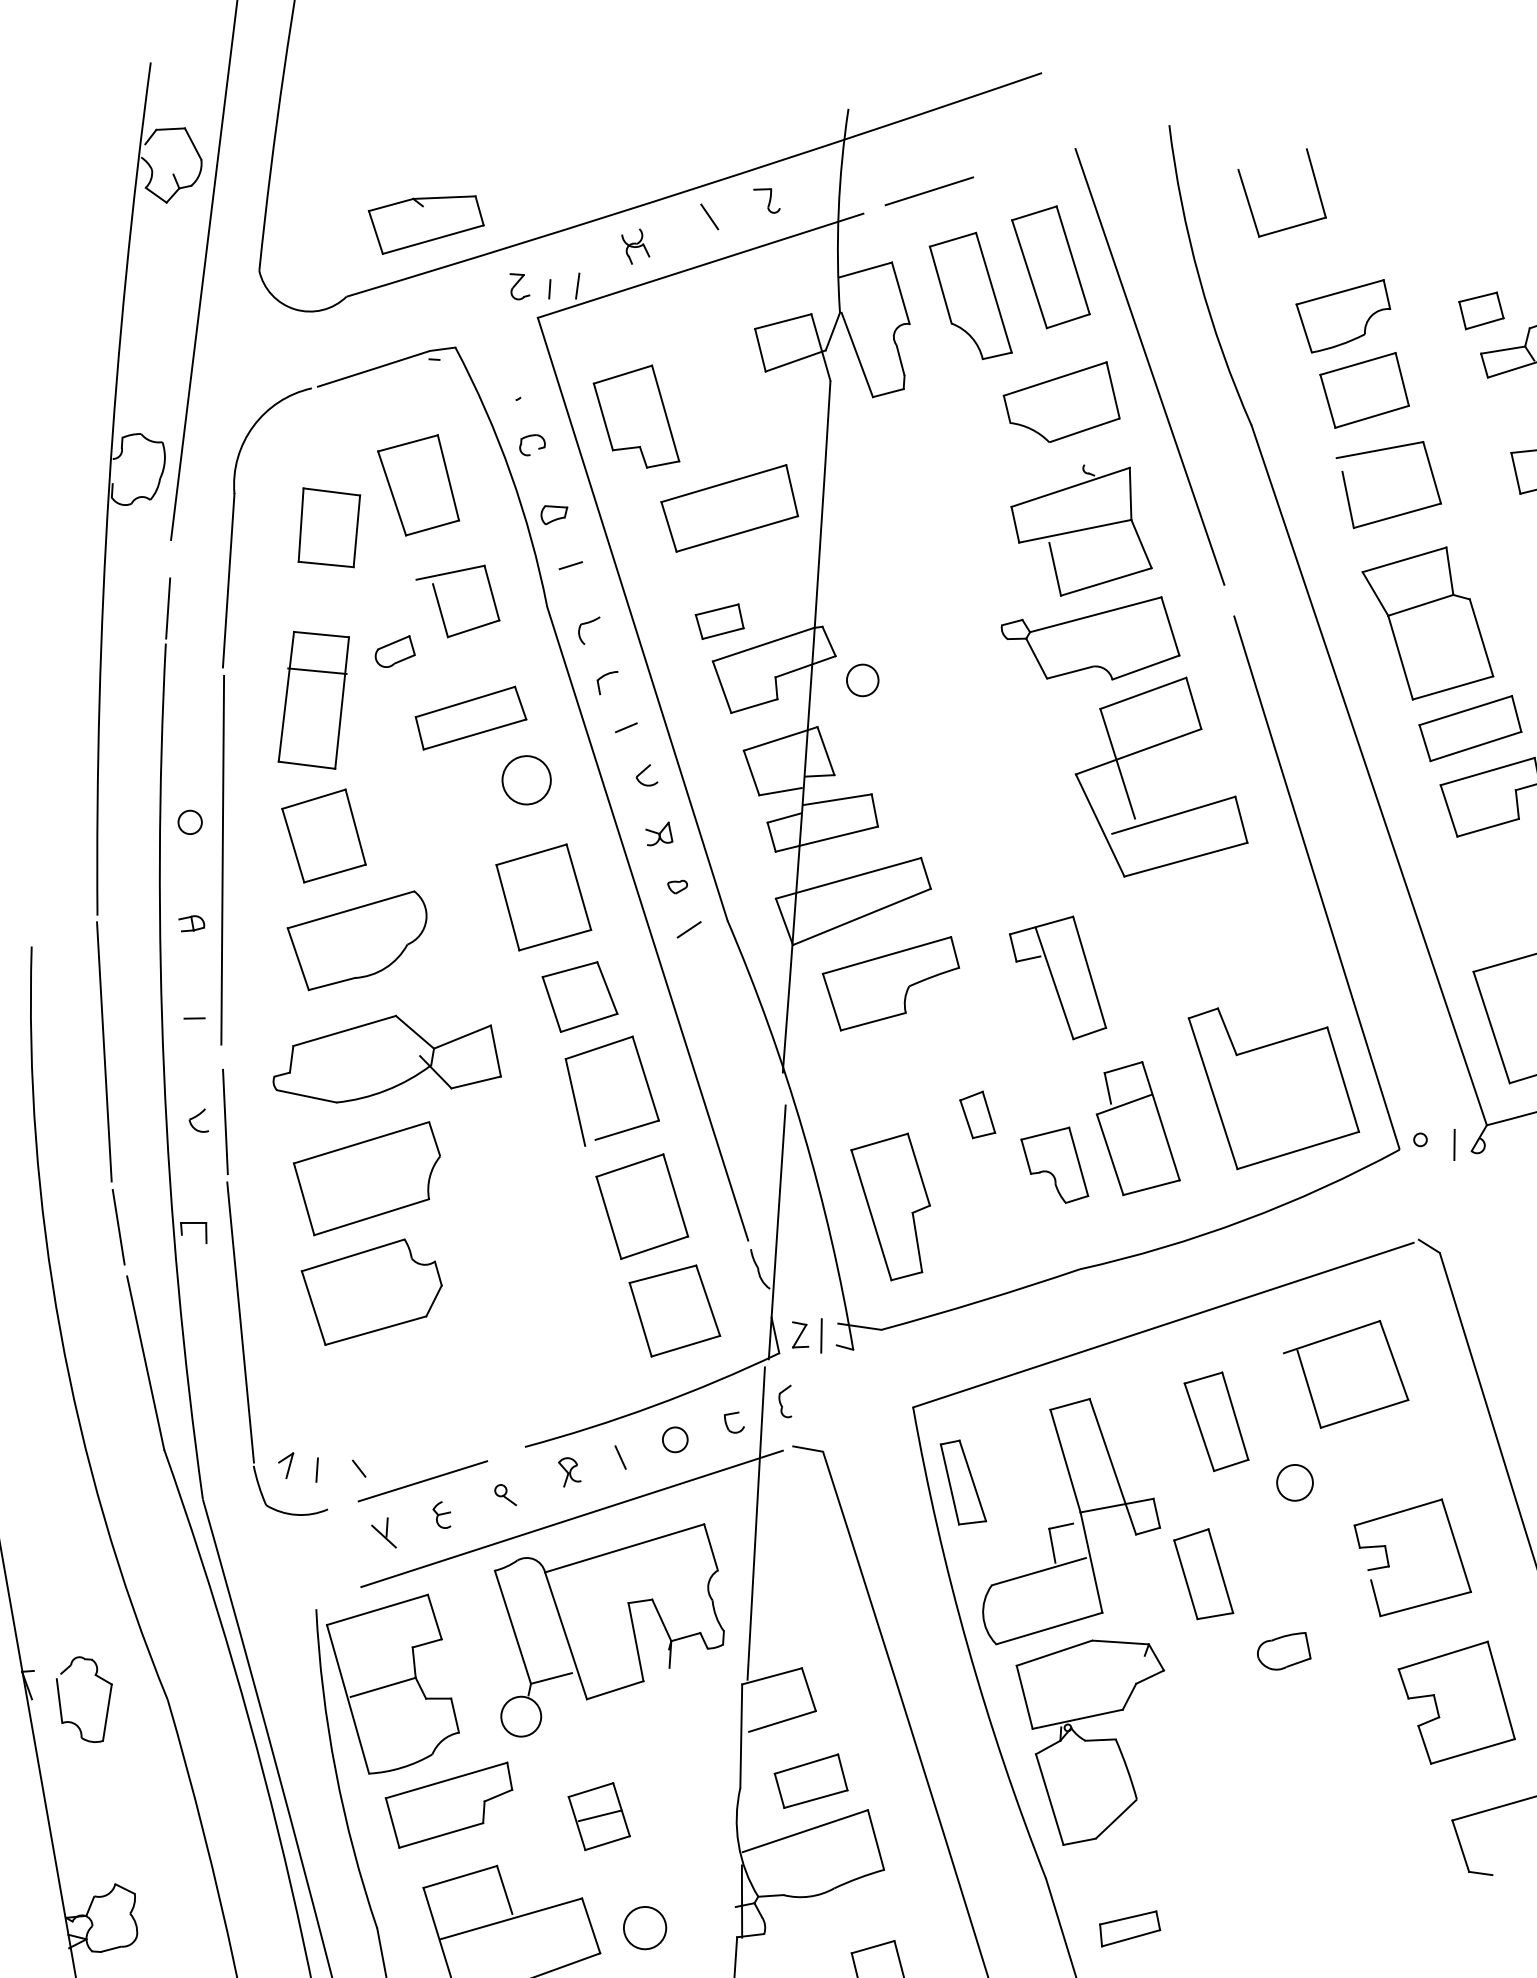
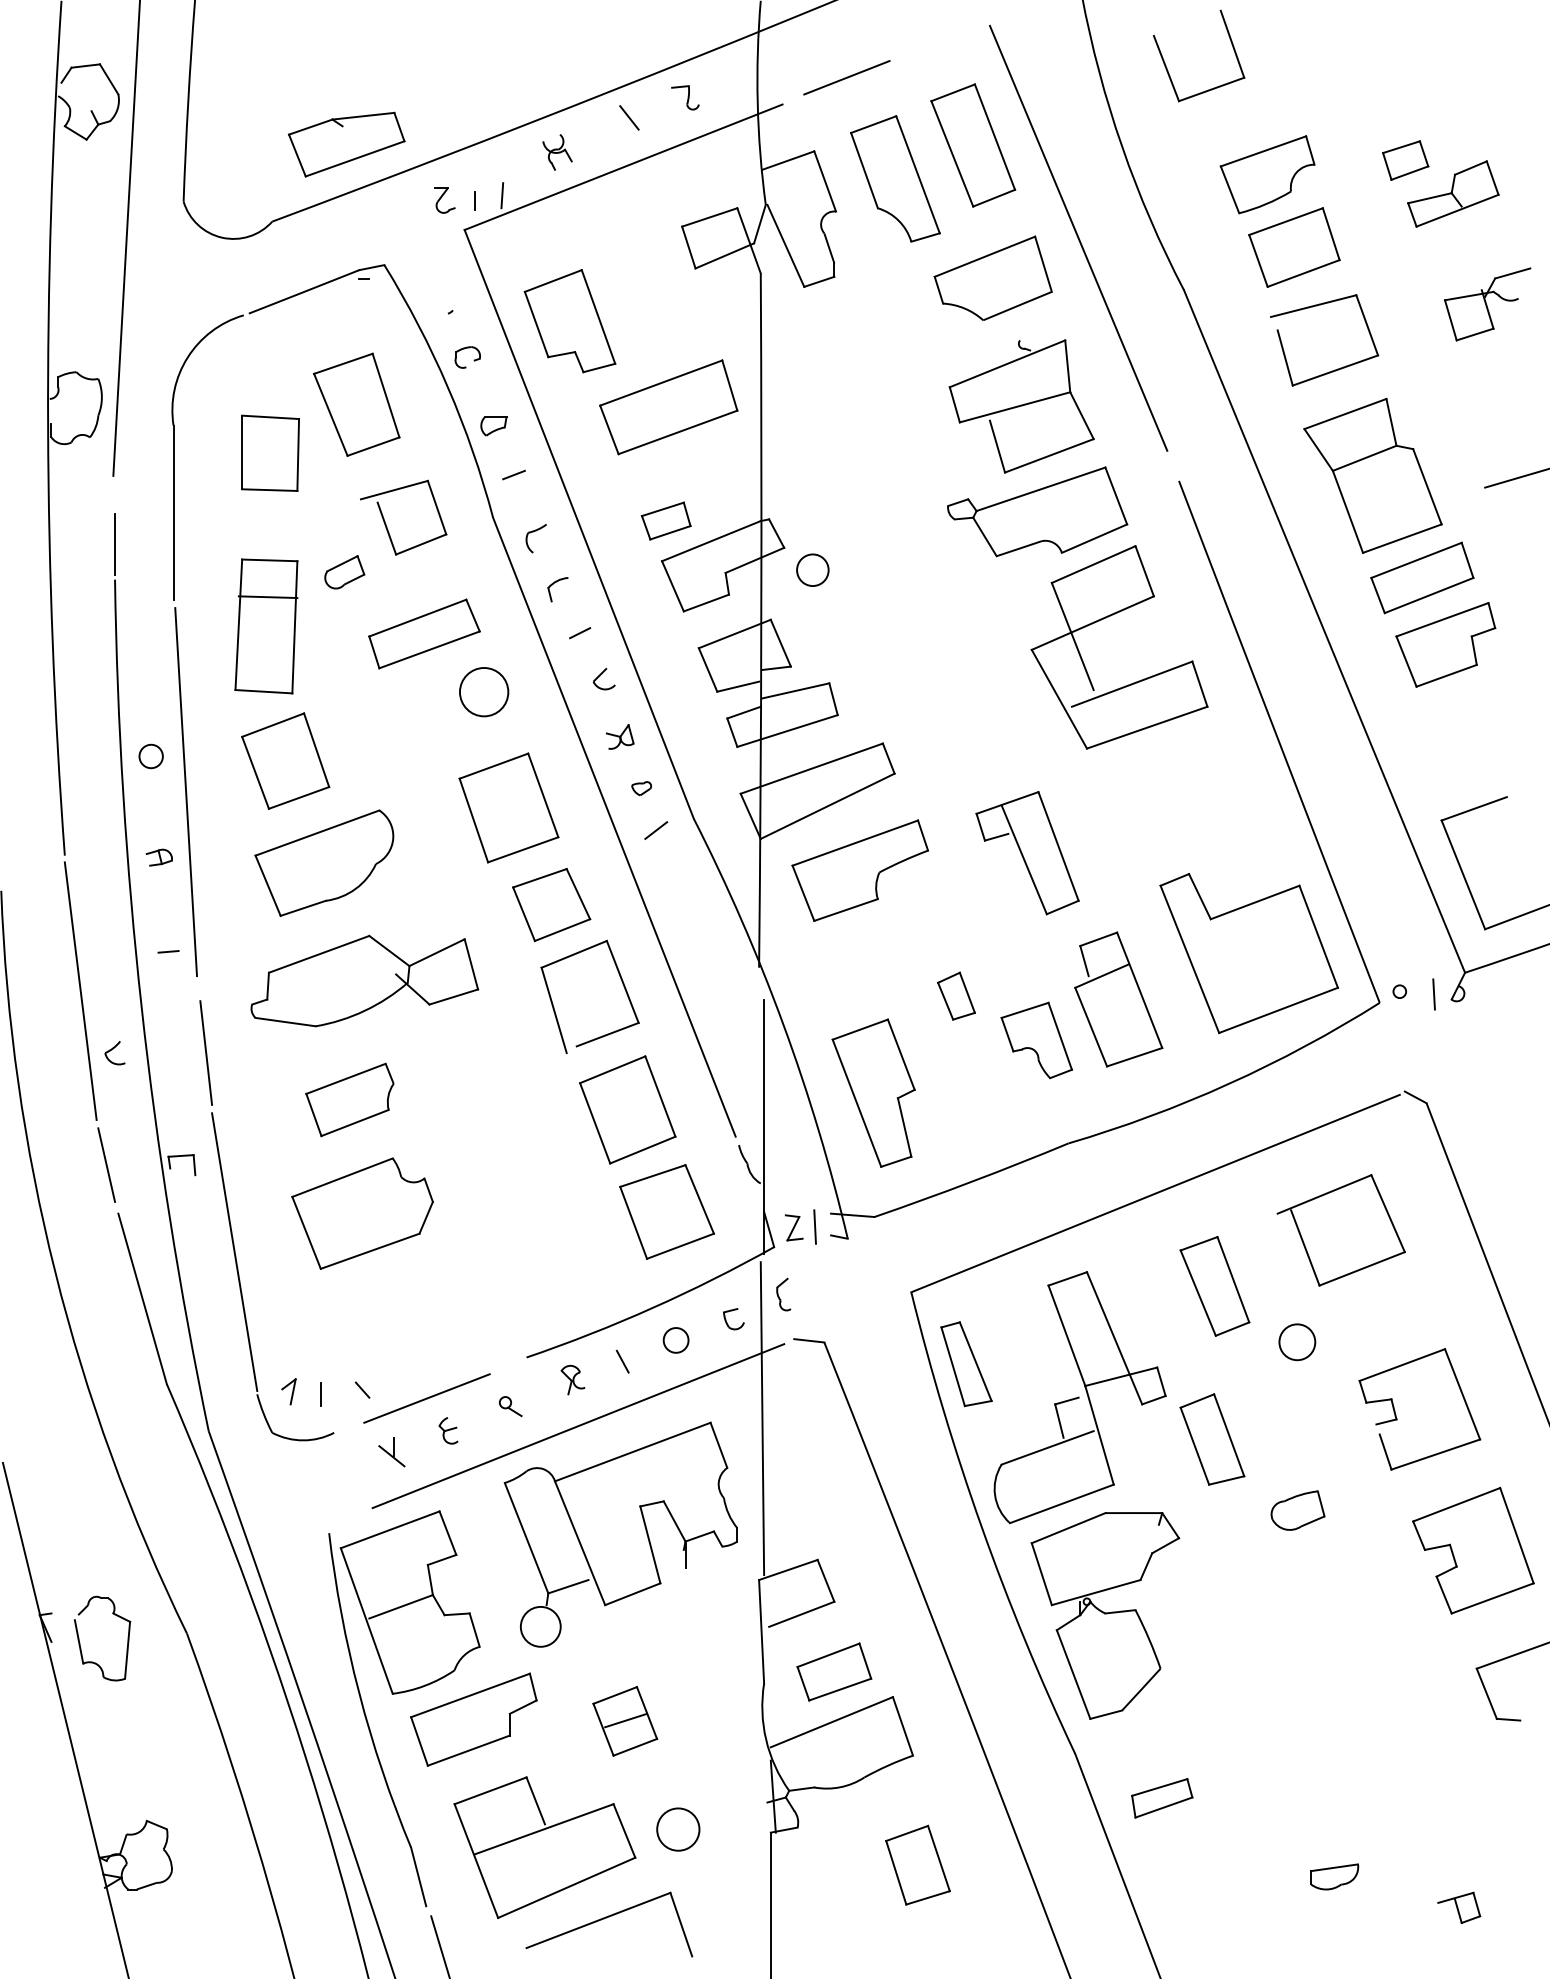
part: (198, 1120) -> (114, 1053), moved
part: (365, 1177) -> (349, 1099), size x0.6

